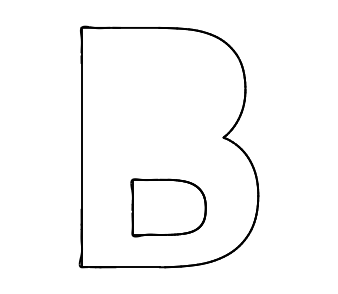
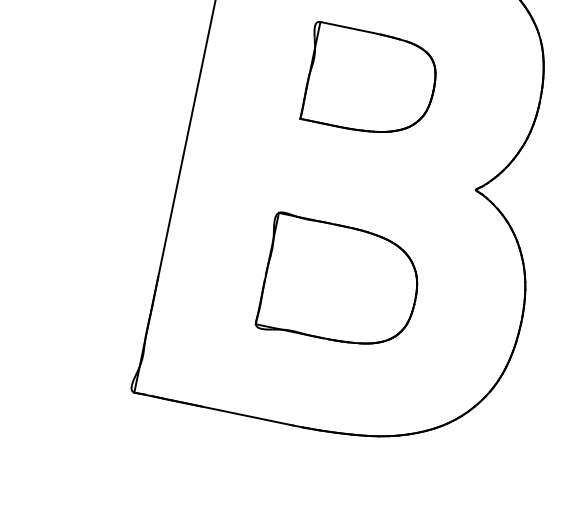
part: (162, 96) -> (369, 81), added
part: (168, 207) -> (340, 283), moved

